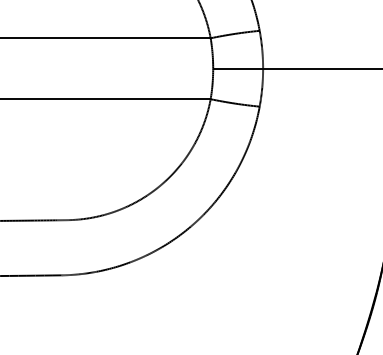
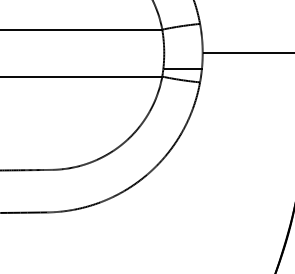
line: (238, 68) -> (183, 69), moved

